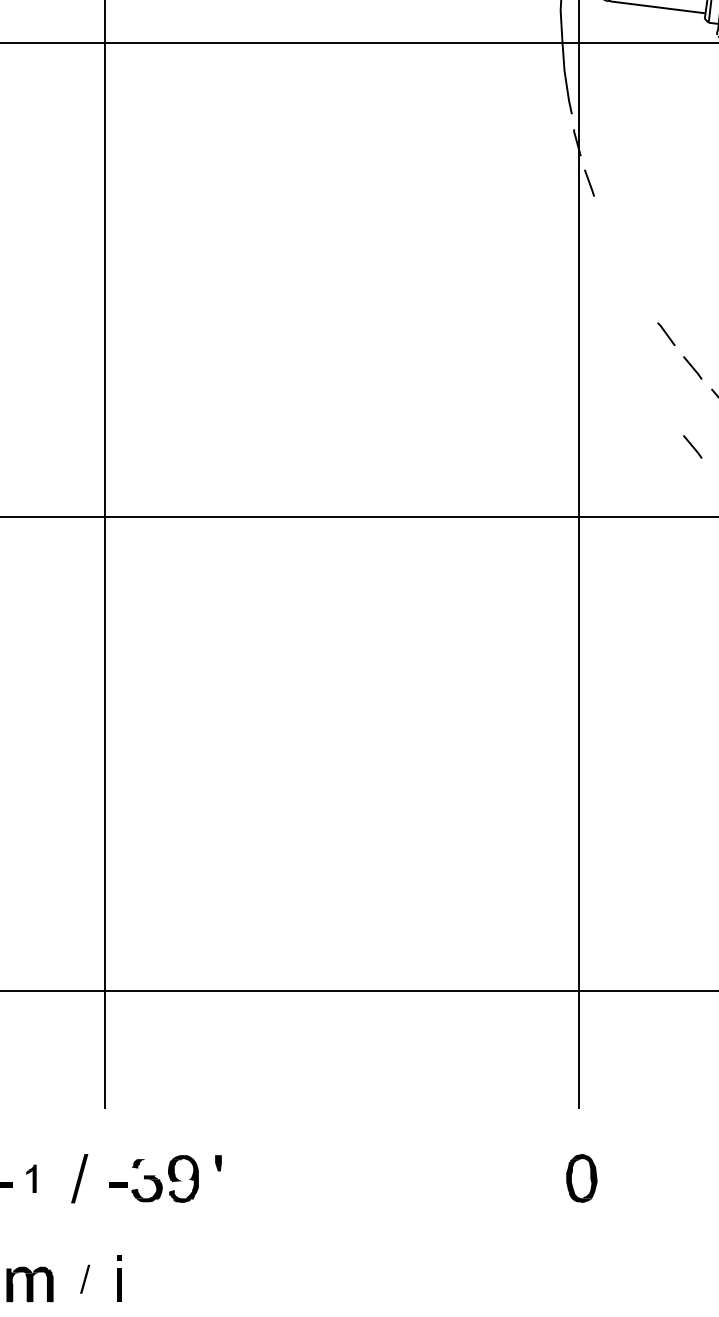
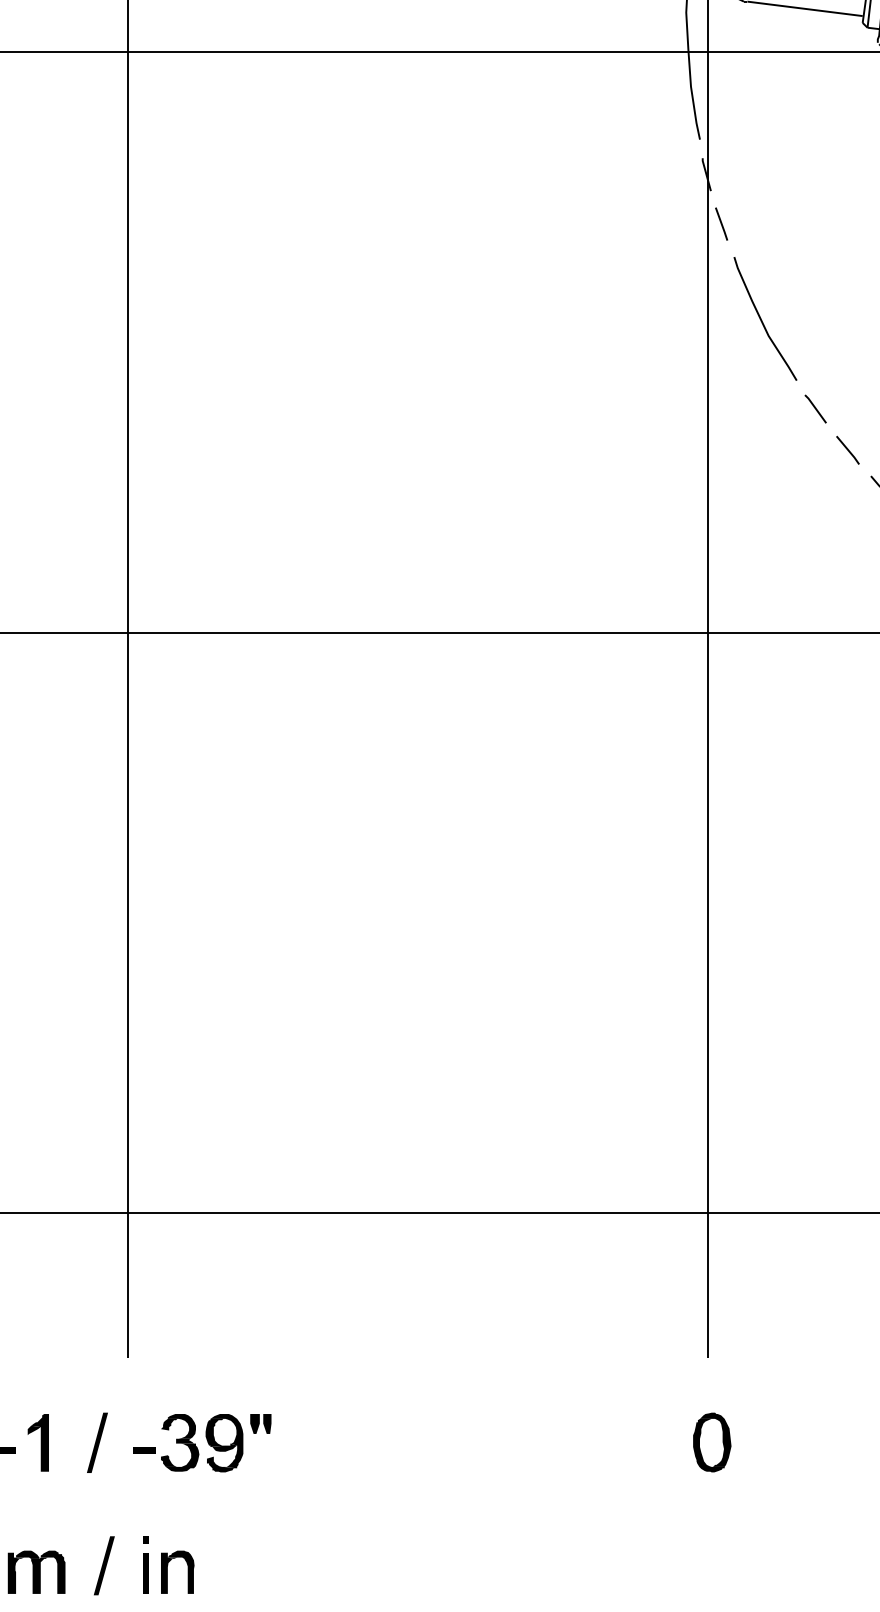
curve: (623, 262) -> (763, 321), added
line: (692, 446) -> (847, 546), removed
fill: (208, 1163) -> (255, 1424), added
fill: (148, 1165) -> (181, 1426), added
part: (31, 1178) -> (38, 1442), size x1.67
fill: (182, 1182) -> (223, 1447), added
part: (84, 1279) -> (103, 1566), size x1.67
part: (137, 1284) -> (168, 1572), added

